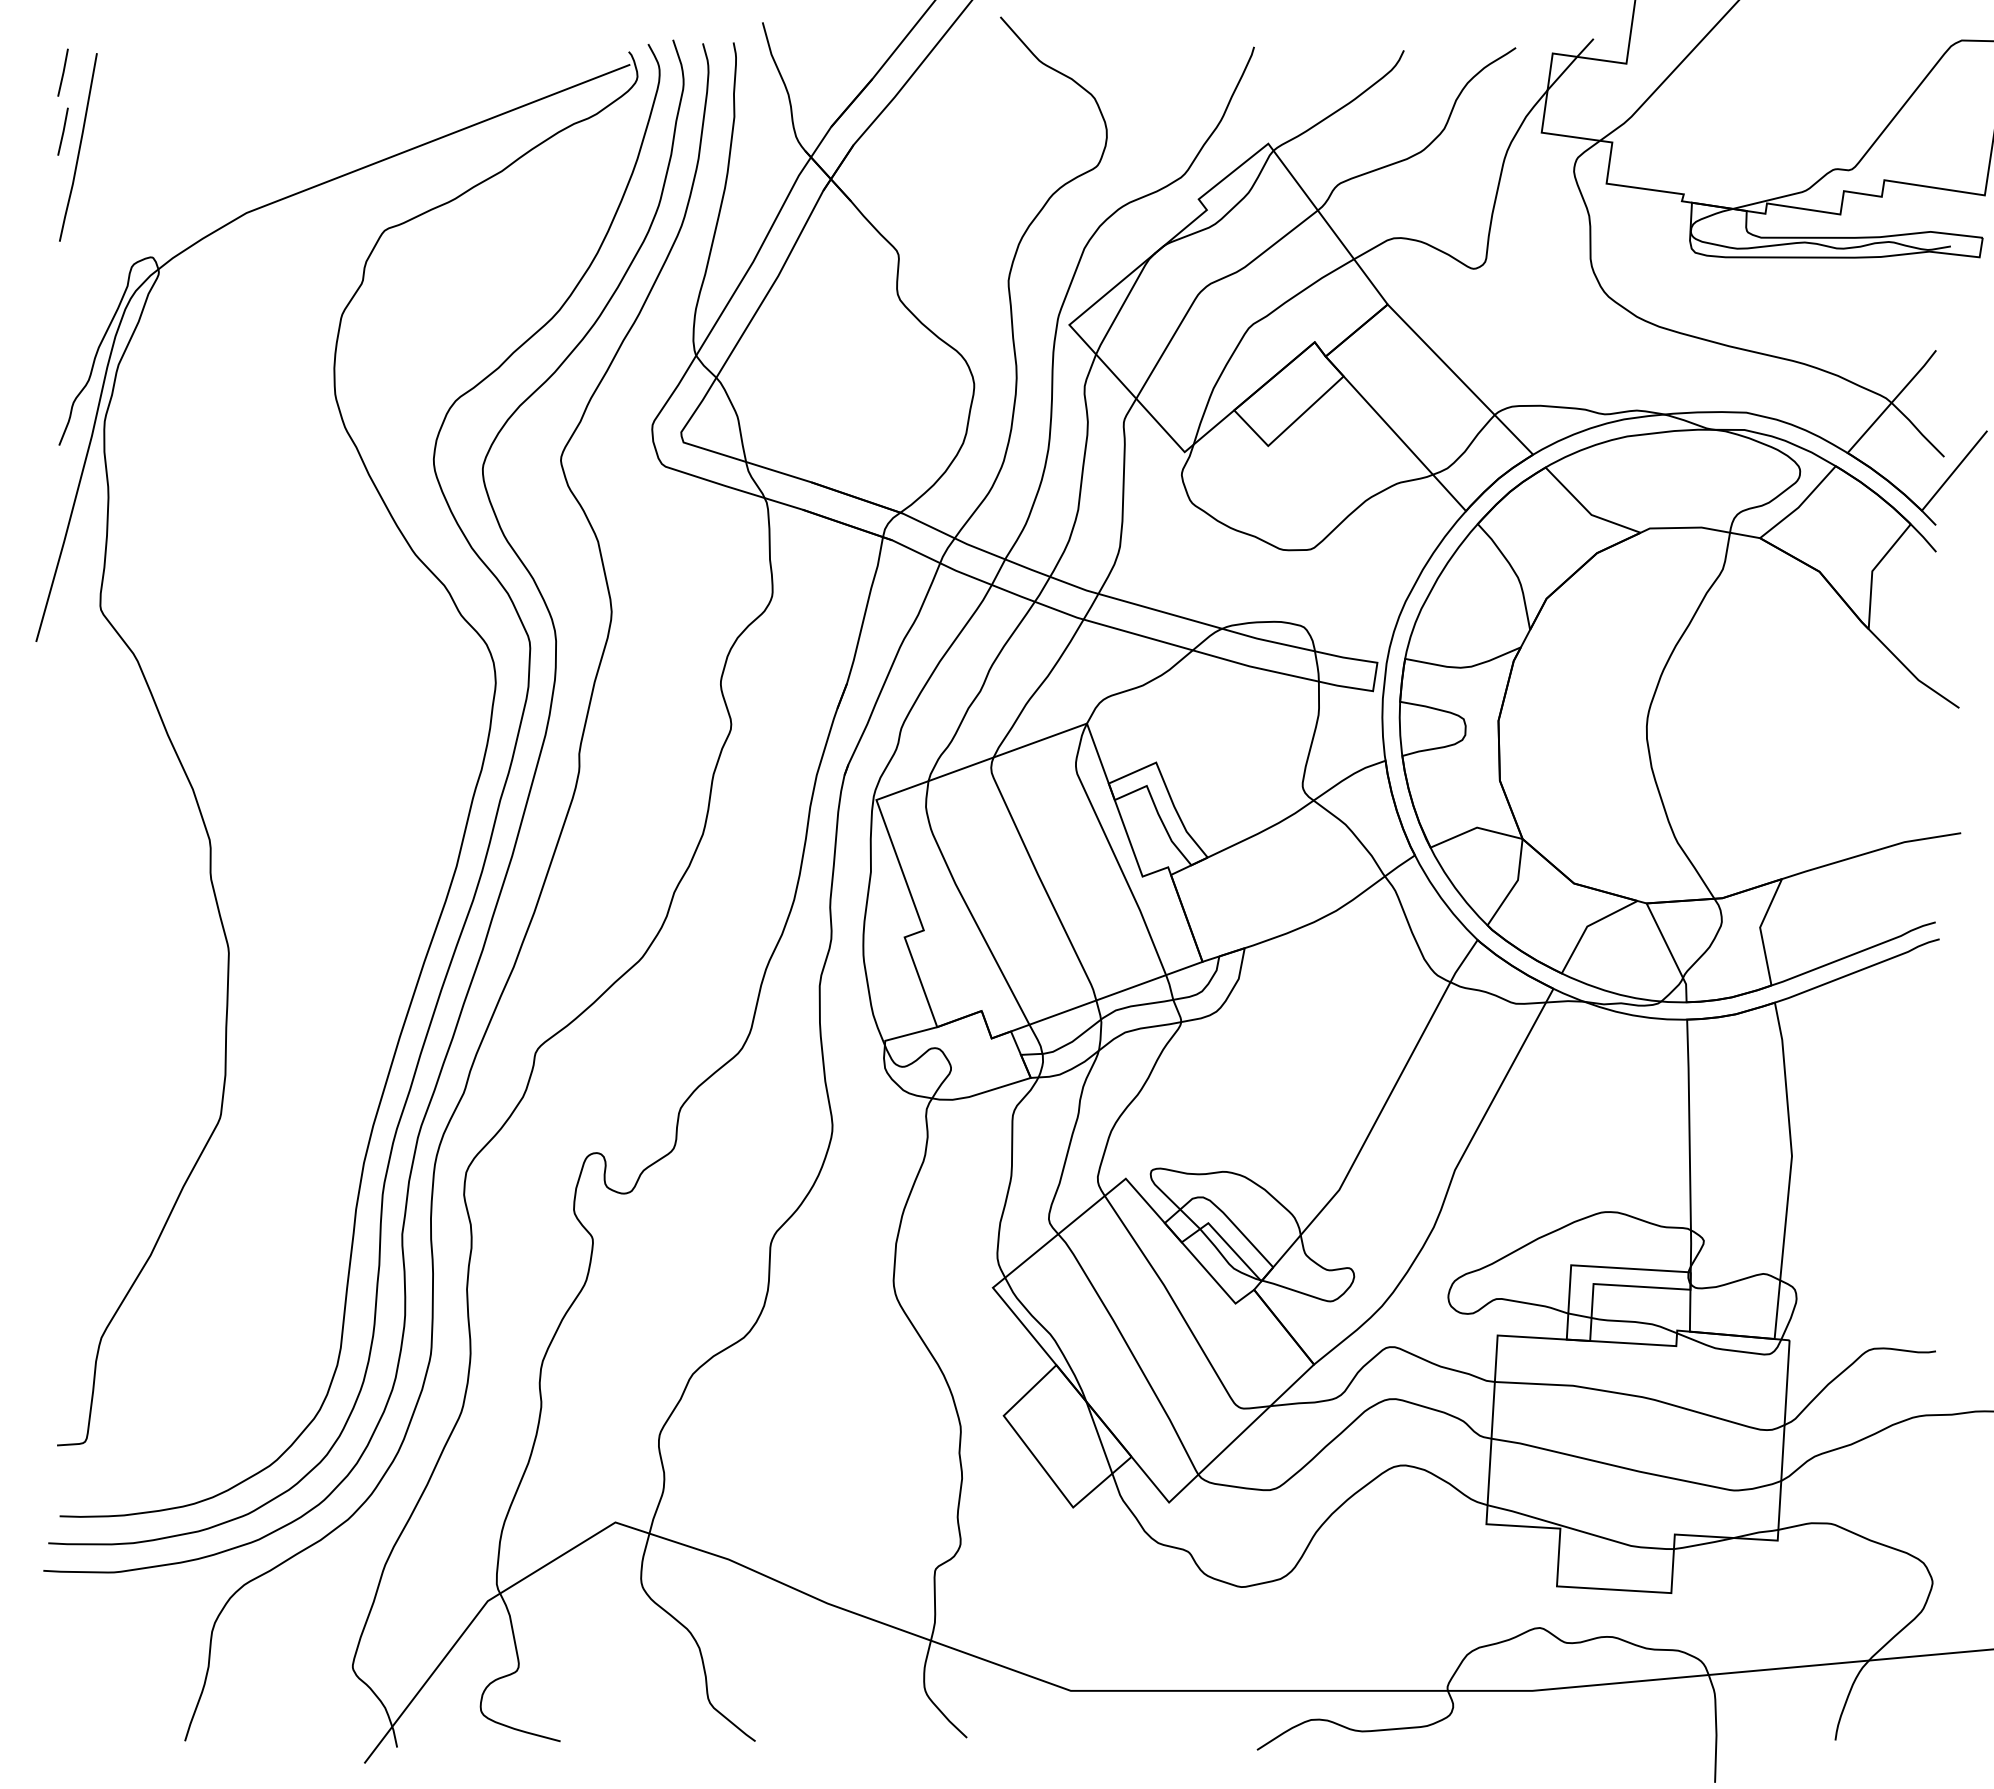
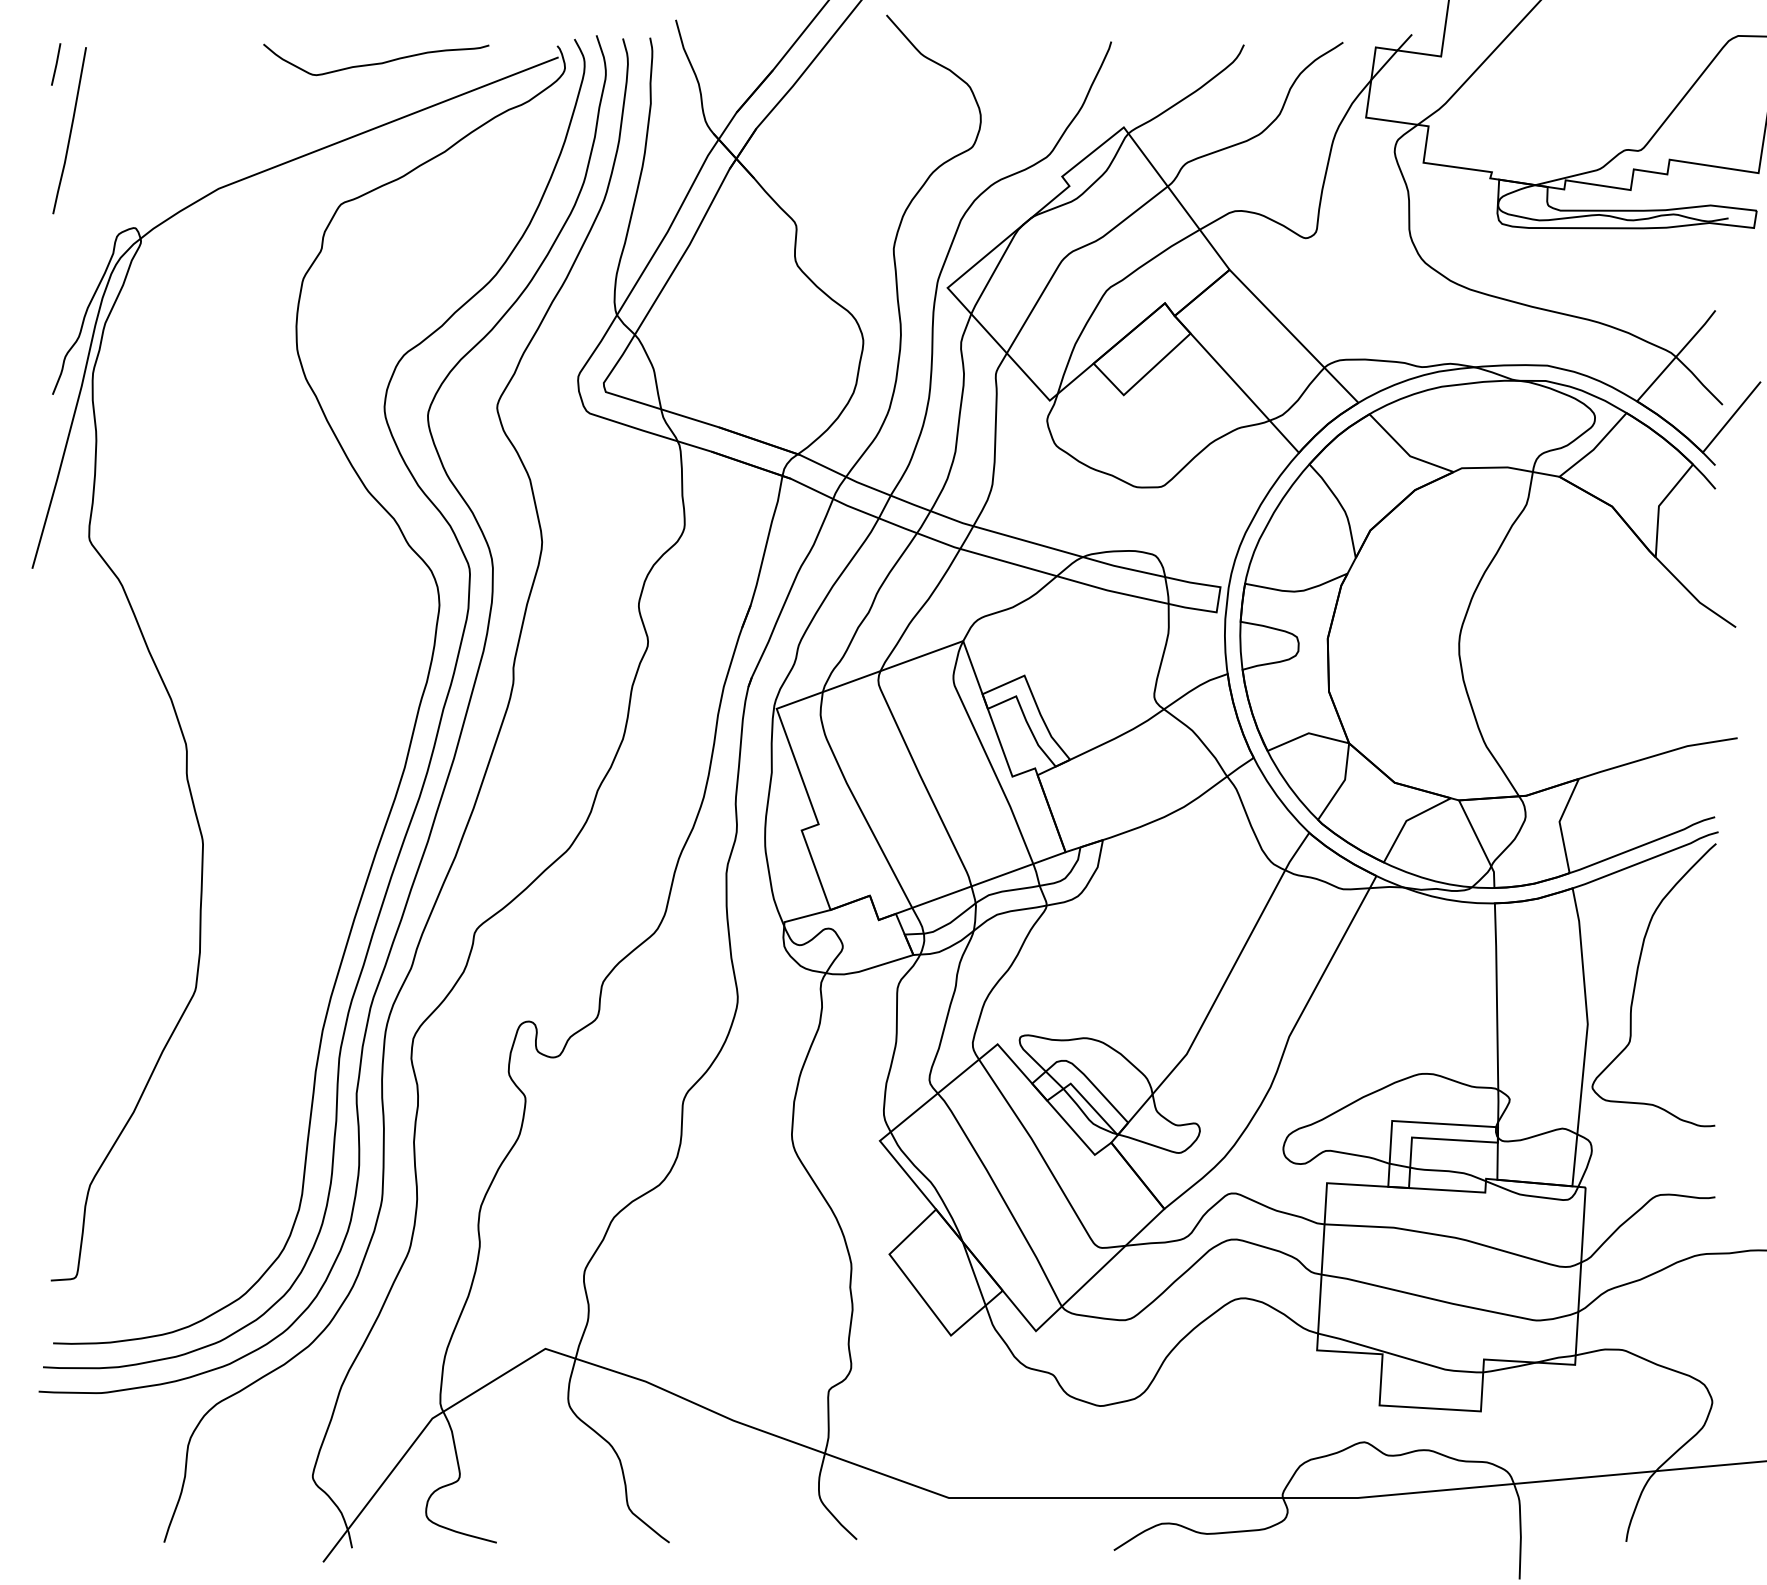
curve: (424, 71) -> (376, 63), added
line: (62, 131) -> (55, 116), removed
curve: (1847, 1106) -> (1636, 980), added

